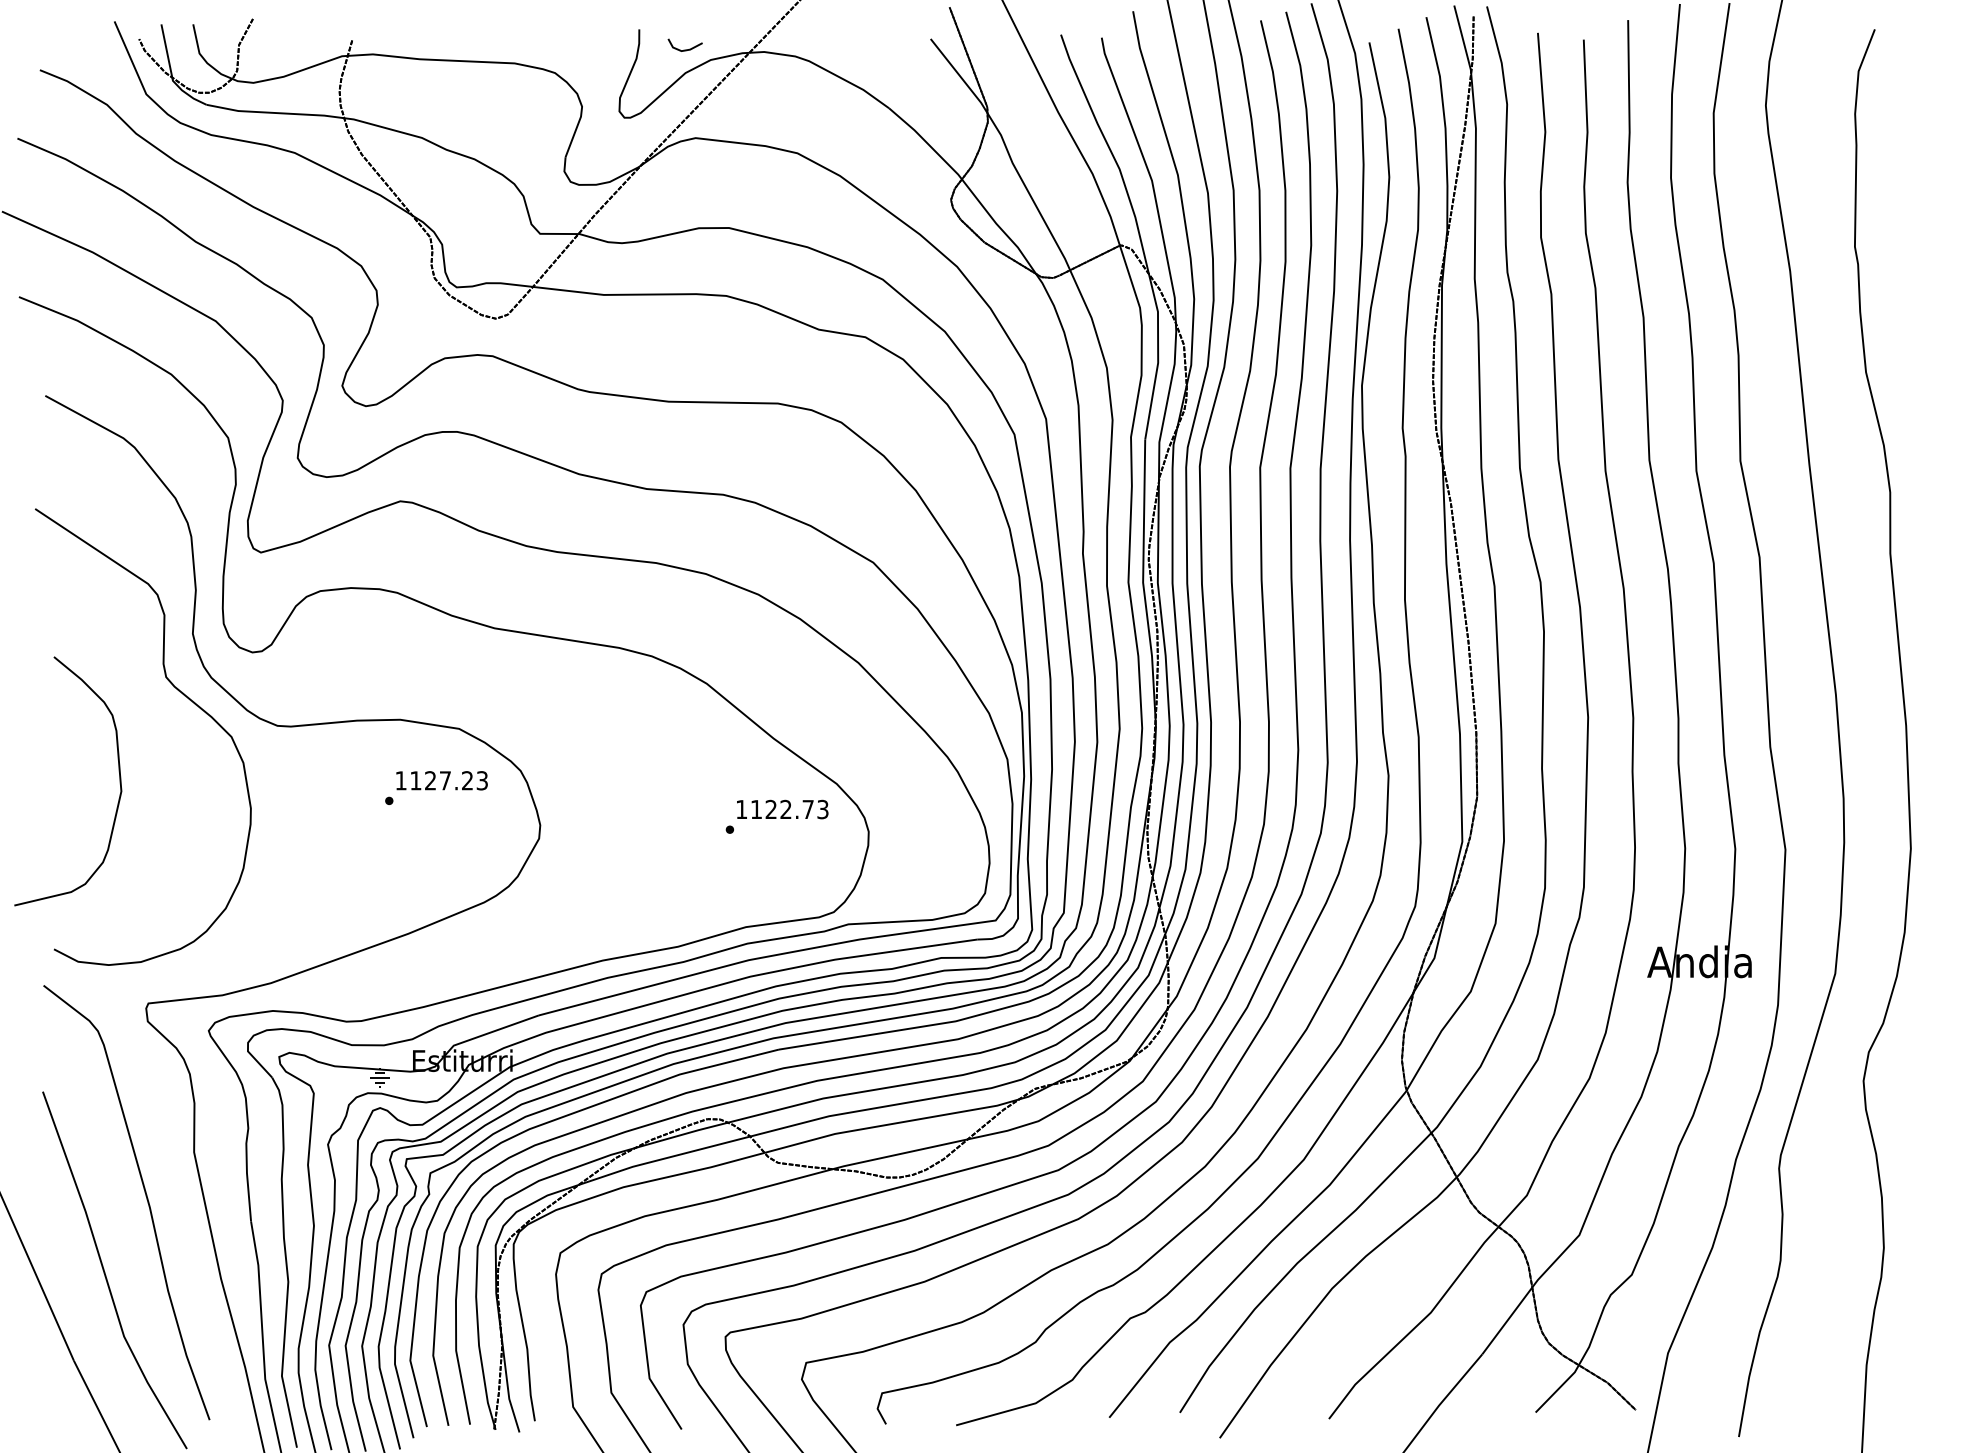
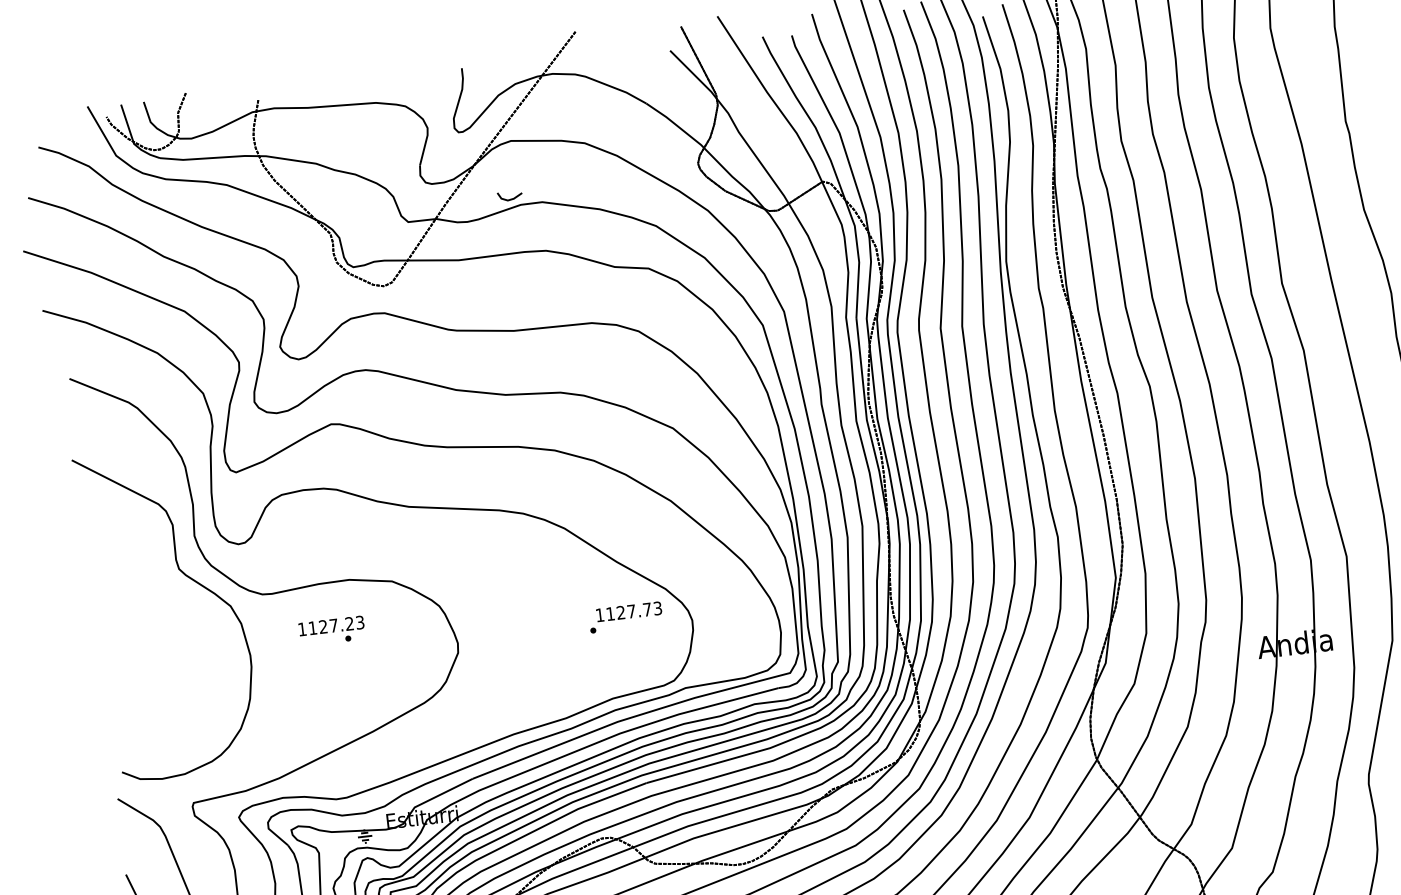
line: (684, 49) -> (509, 199), moved
curve: (118, 771) -> (153, 640), removed
text: (441, 780) -> (331, 625), moved
text: (785, 808) -> (631, 610), 1122.73 -> 1127.73

